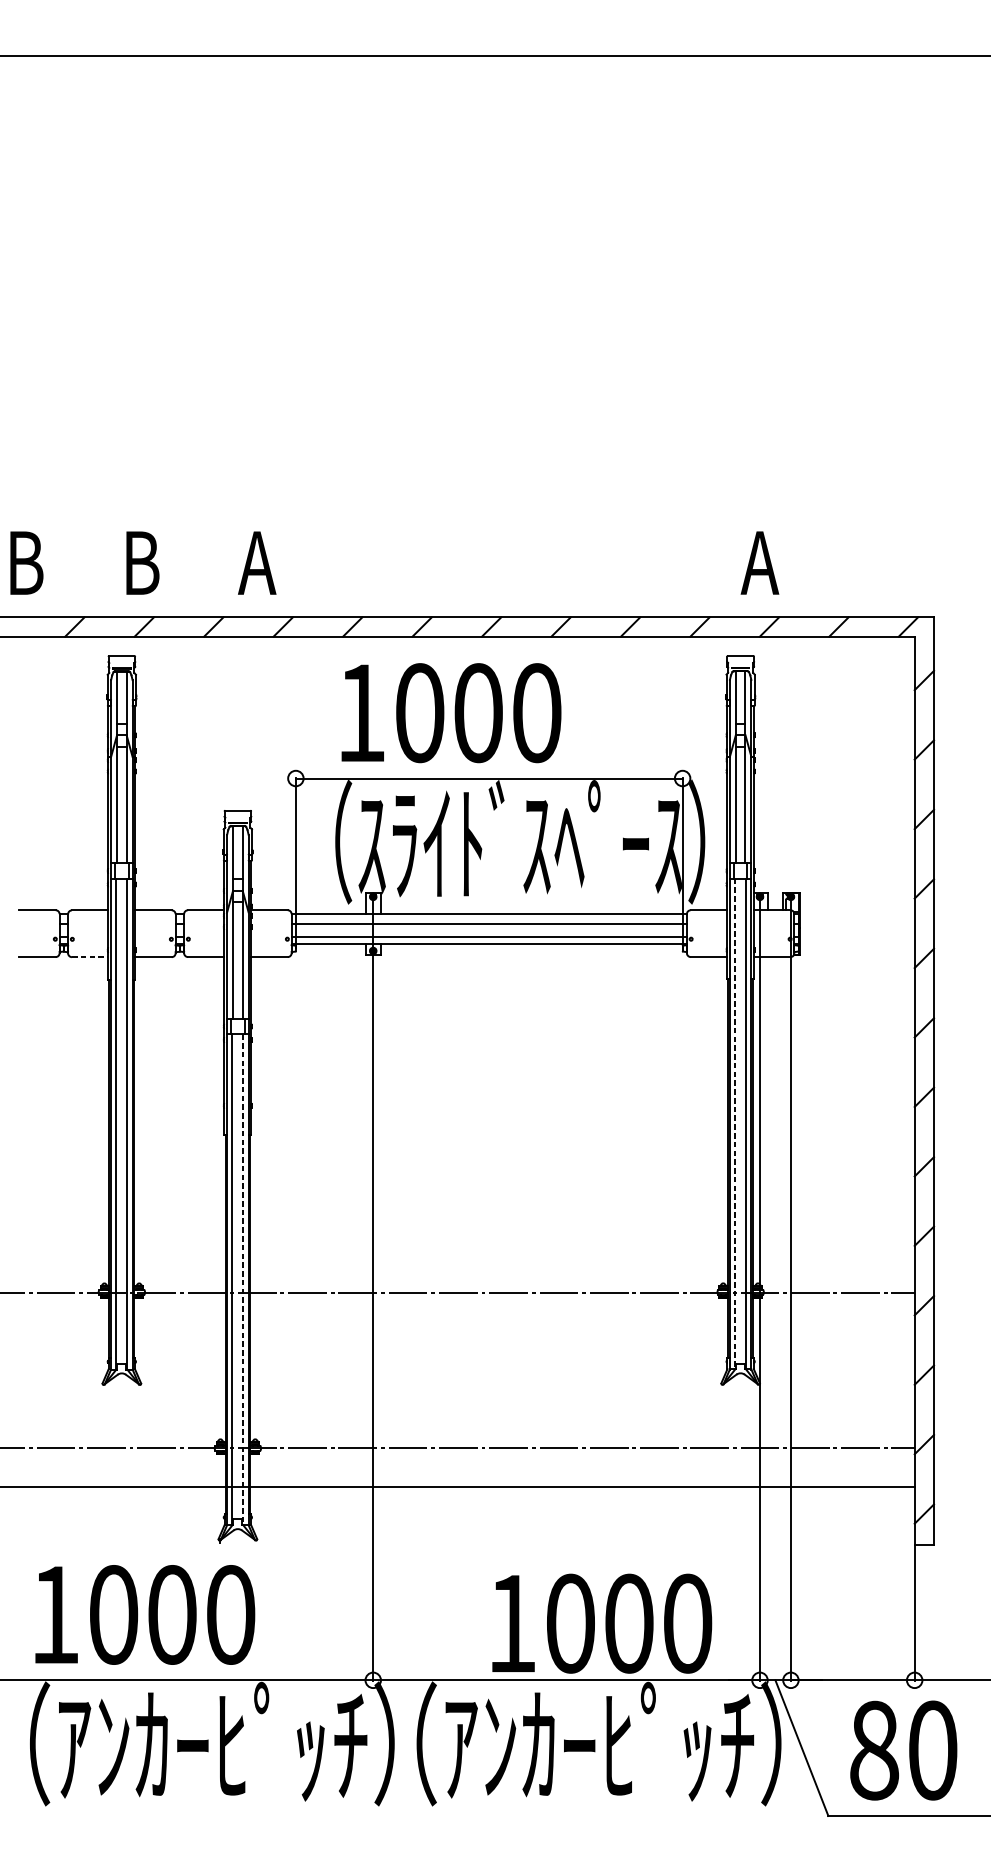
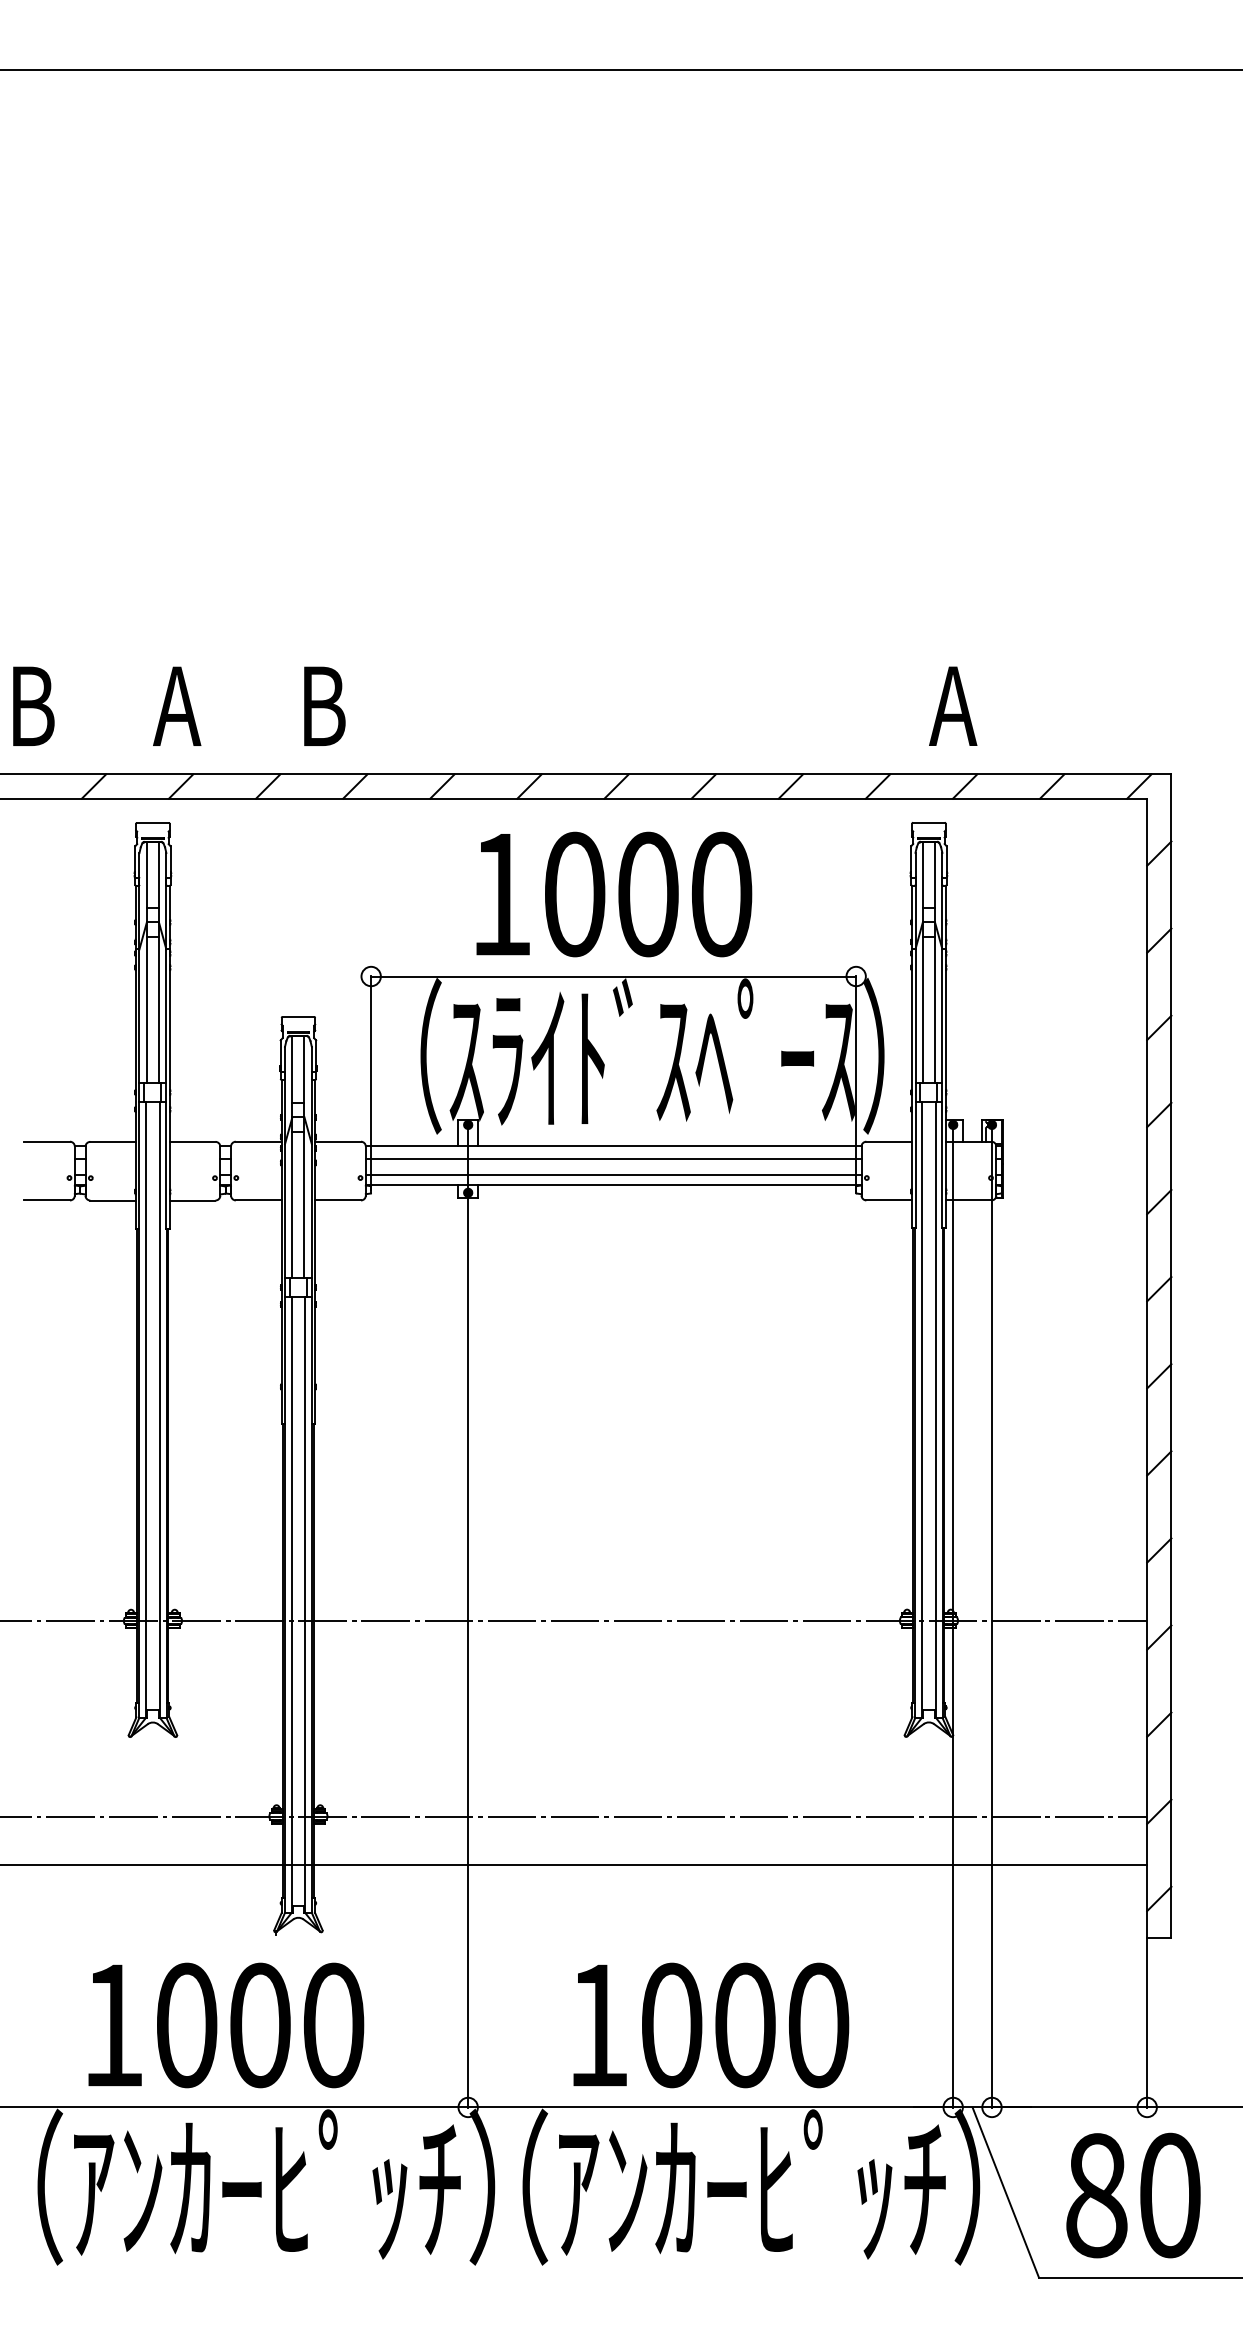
text: (141, 562) -> (177, 705), B -> A
text: (257, 562) -> (322, 705), A -> B
text: (451, 713) -> (614, 894), moved
line: (90, 957) -> (113, 1200), dashed -> solid
line: (735, 1123) -> (922, 1409), dashed -> solid
line: (243, 1280) -> (305, 1605), dashed -> solid
text: (145, 1614) -> (226, 2025), moved
text: (602, 1623) -> (711, 2025), moved

